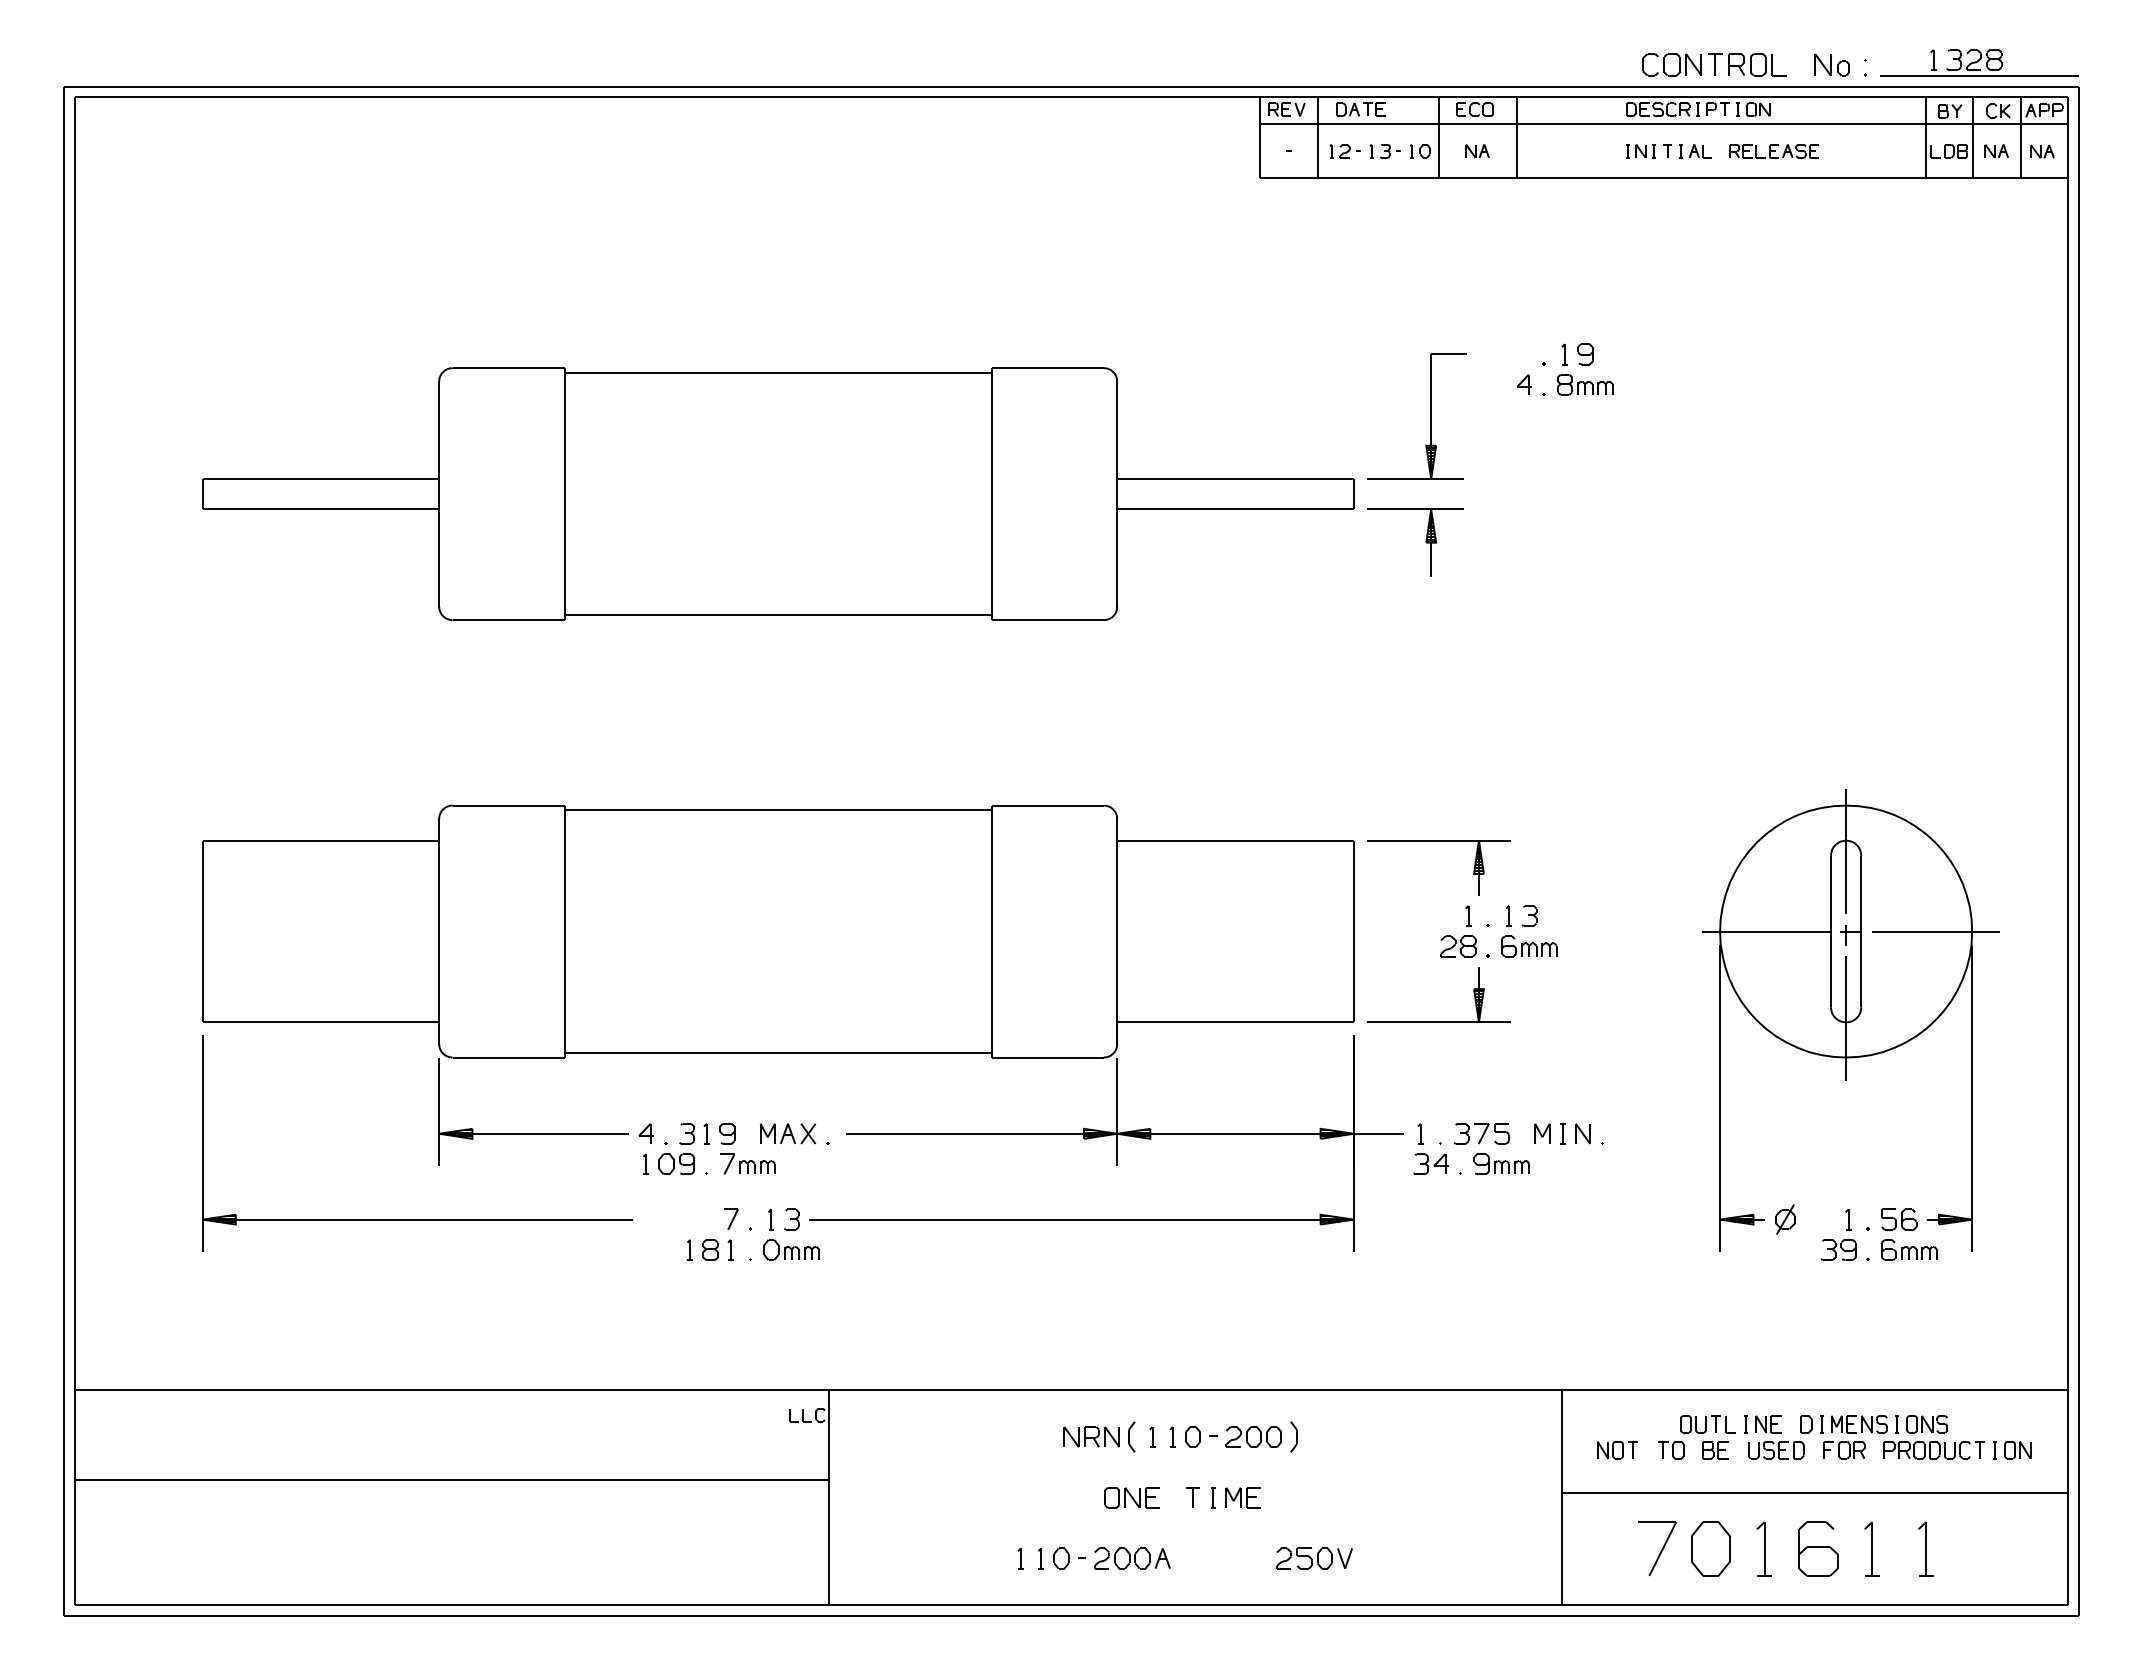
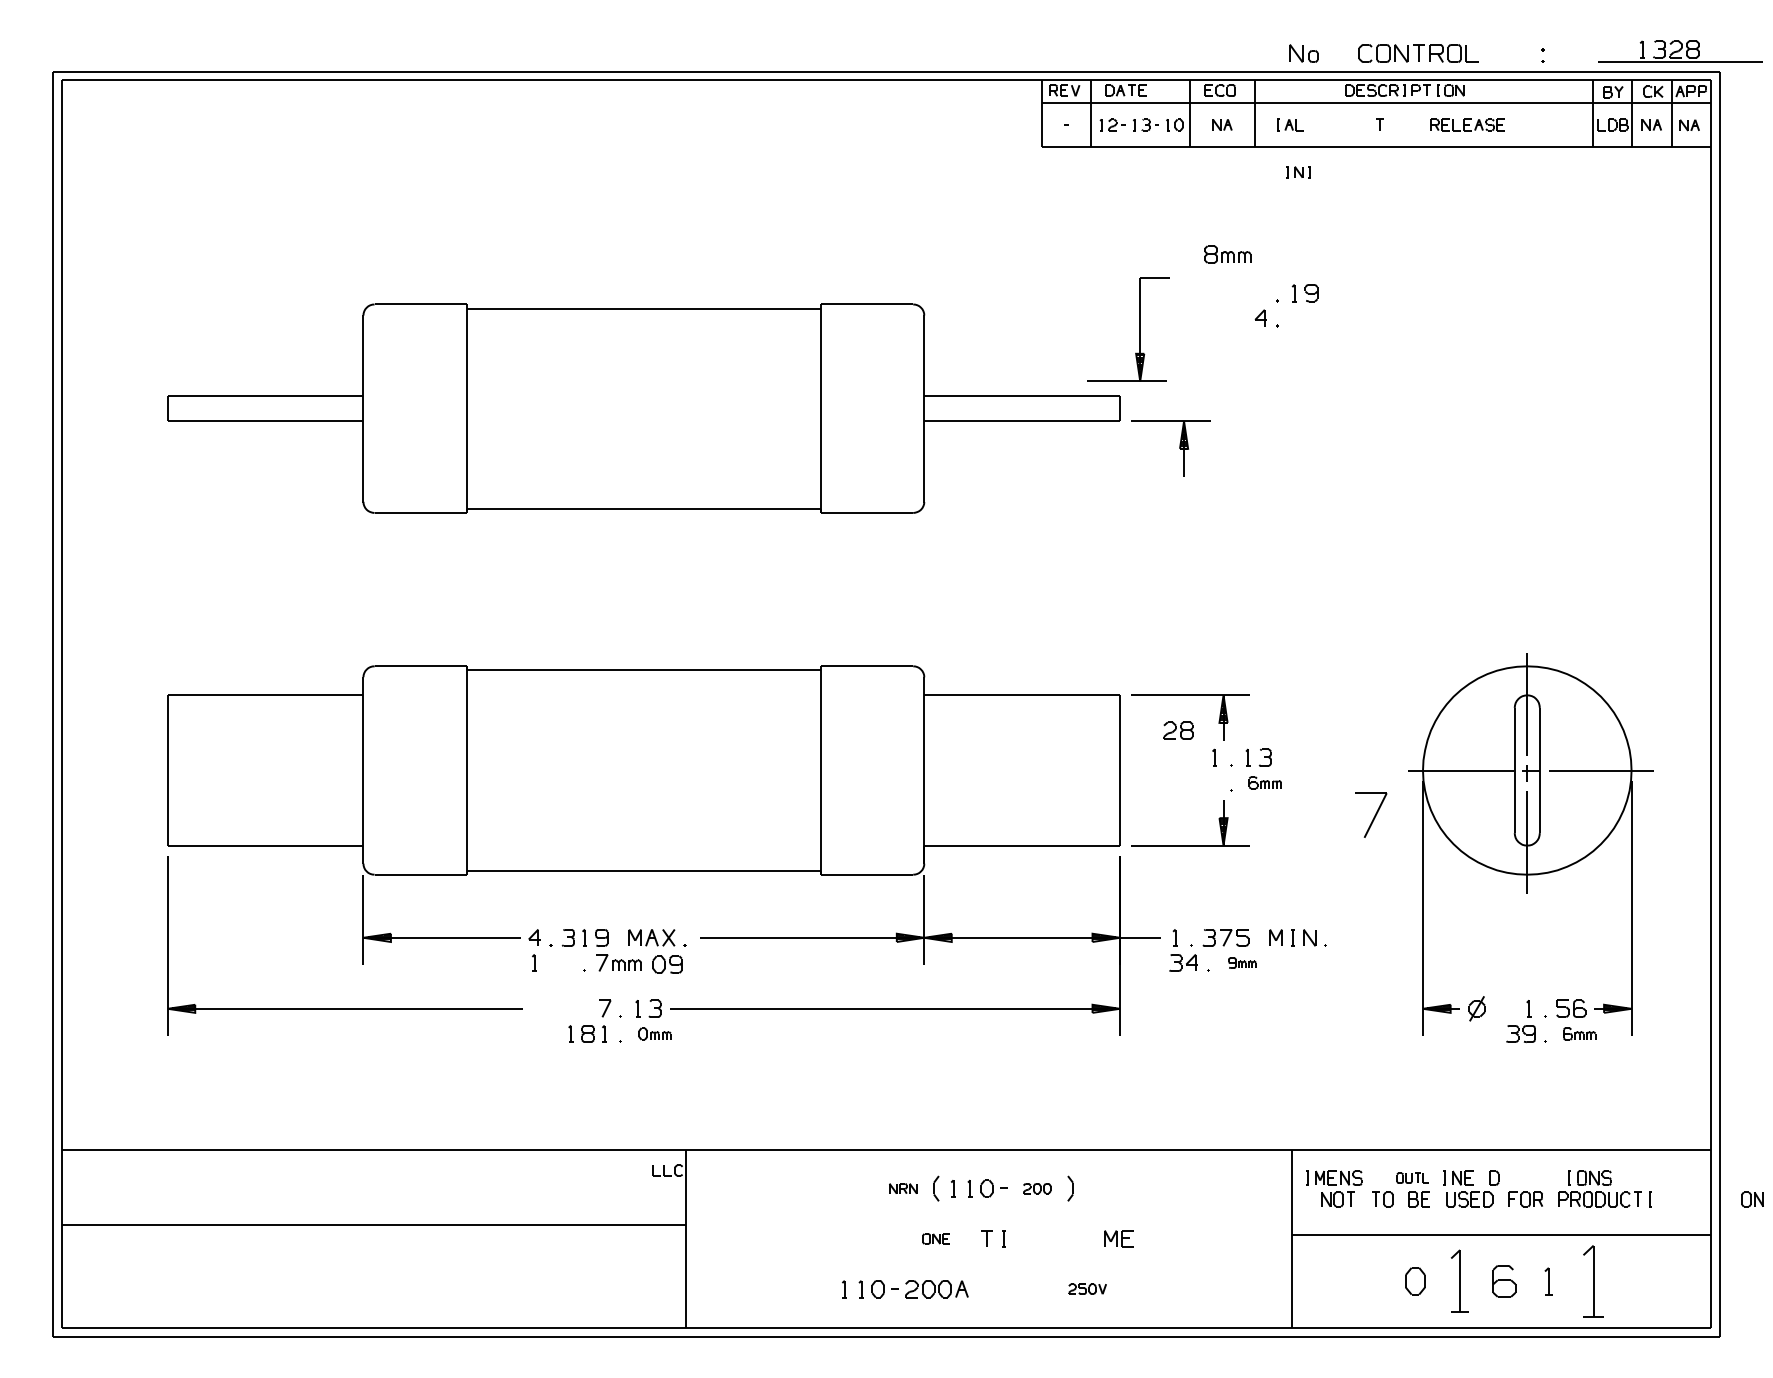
part: (1979, 62) -> (1680, 51), moved
part: (1831, 64) -> (1303, 53), moved
part: (1640, 151) -> (1298, 172), moved
part: (1695, 151) -> (1290, 125), moved
part: (1585, 384) -> (1228, 254), moved
part: (1430, 416) -> (1139, 329), moved
part: (1458, 946) -> (1178, 730), moved
part: (1529, 946) -> (1265, 782), size x0.7
part: (676, 1164) -> (667, 964), moved
part: (1501, 1164) -> (1242, 963), size x0.6
part: (791, 1249) -> (654, 1033), size x0.7
part: (1909, 1249) -> (1579, 1033), size x0.7
part: (1707, 1424) -> (1412, 1178), size x0.7
part: (1853, 1424) -> (1334, 1178), moved
part: (1091, 1436) -> (903, 1188), size x0.6
part: (1253, 1436) -> (1037, 1188), size x0.6
part: (2017, 1450) -> (1752, 1199), moved
part: (1131, 1497) -> (936, 1238), size x0.6
part: (1242, 1497) -> (1118, 1238), moved
part: (1657, 1548) -> (1371, 815), moved
part: (1710, 1548) -> (1415, 1280), size x0.6
part: (1763, 1548) -> (1458, 1280), size x1.4
part: (1818, 1548) -> (1504, 1280), size x0.7
part: (1871, 1548) -> (1548, 1280), size x0.6
part: (1925, 1548) -> (1592, 1280), size x1.6
part: (1314, 1558) -> (1087, 1289), size x0.6

